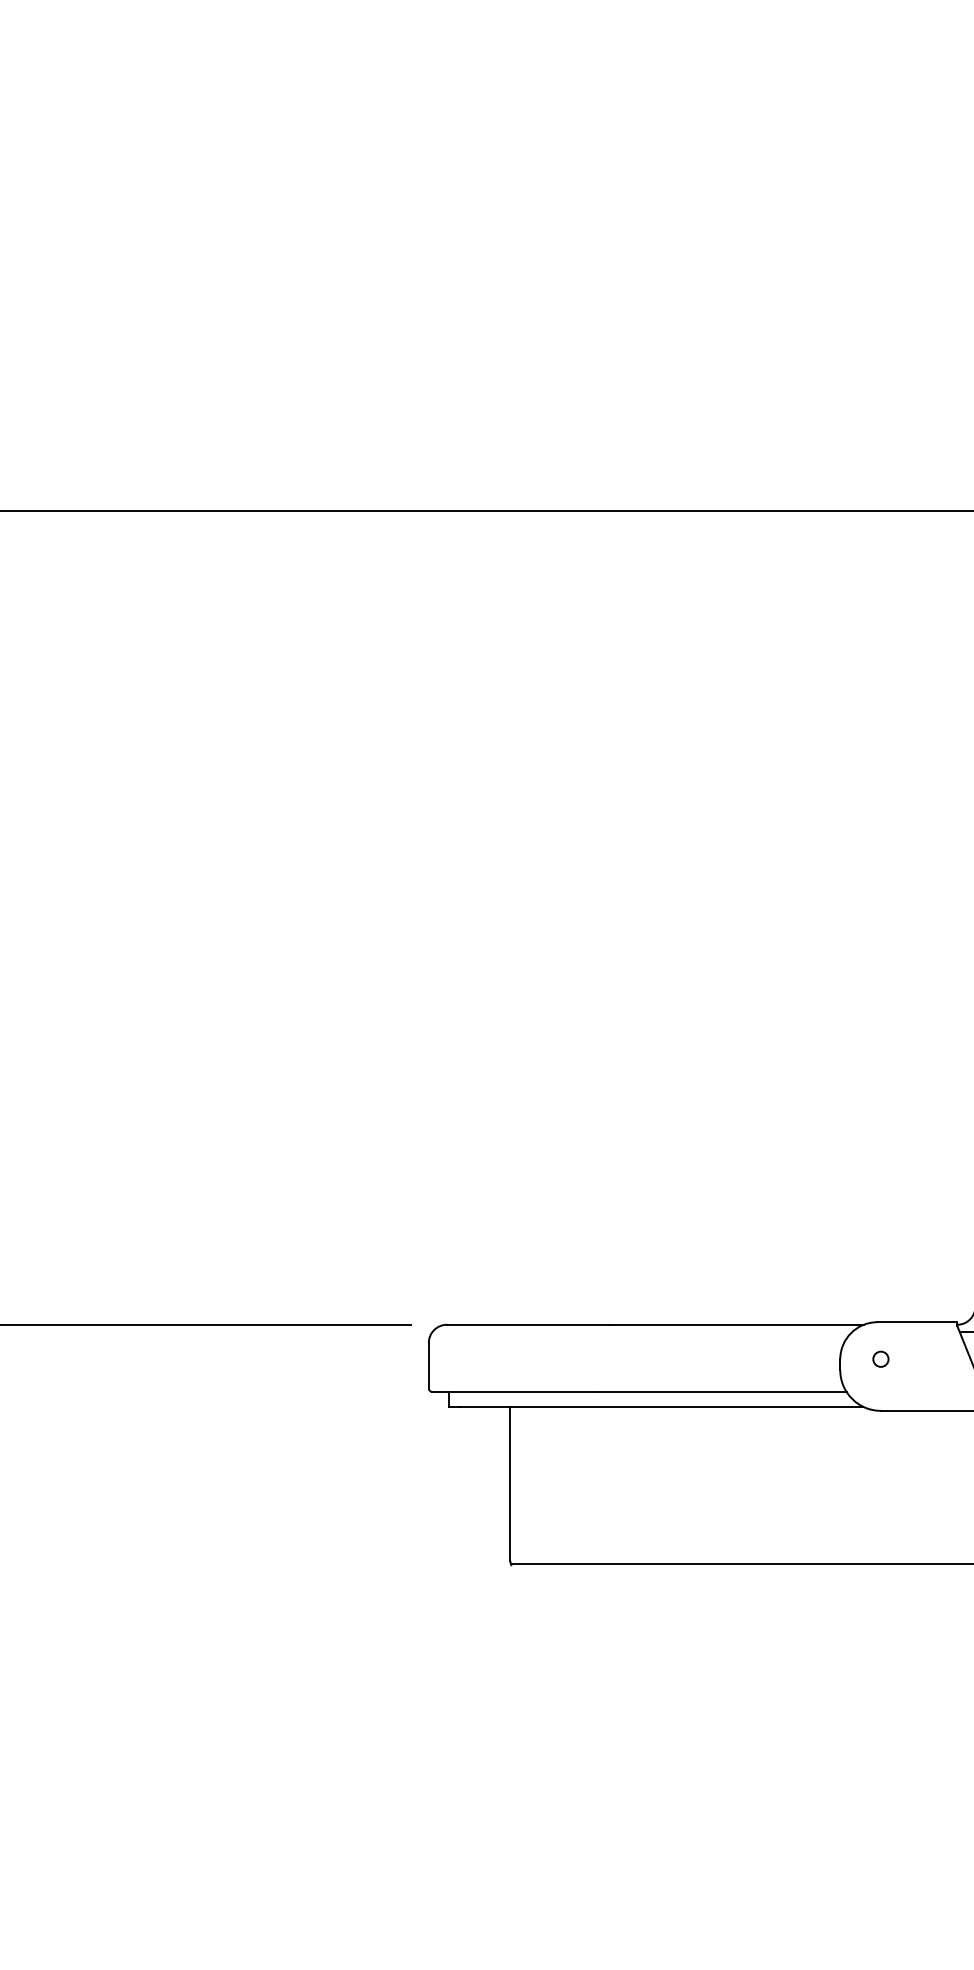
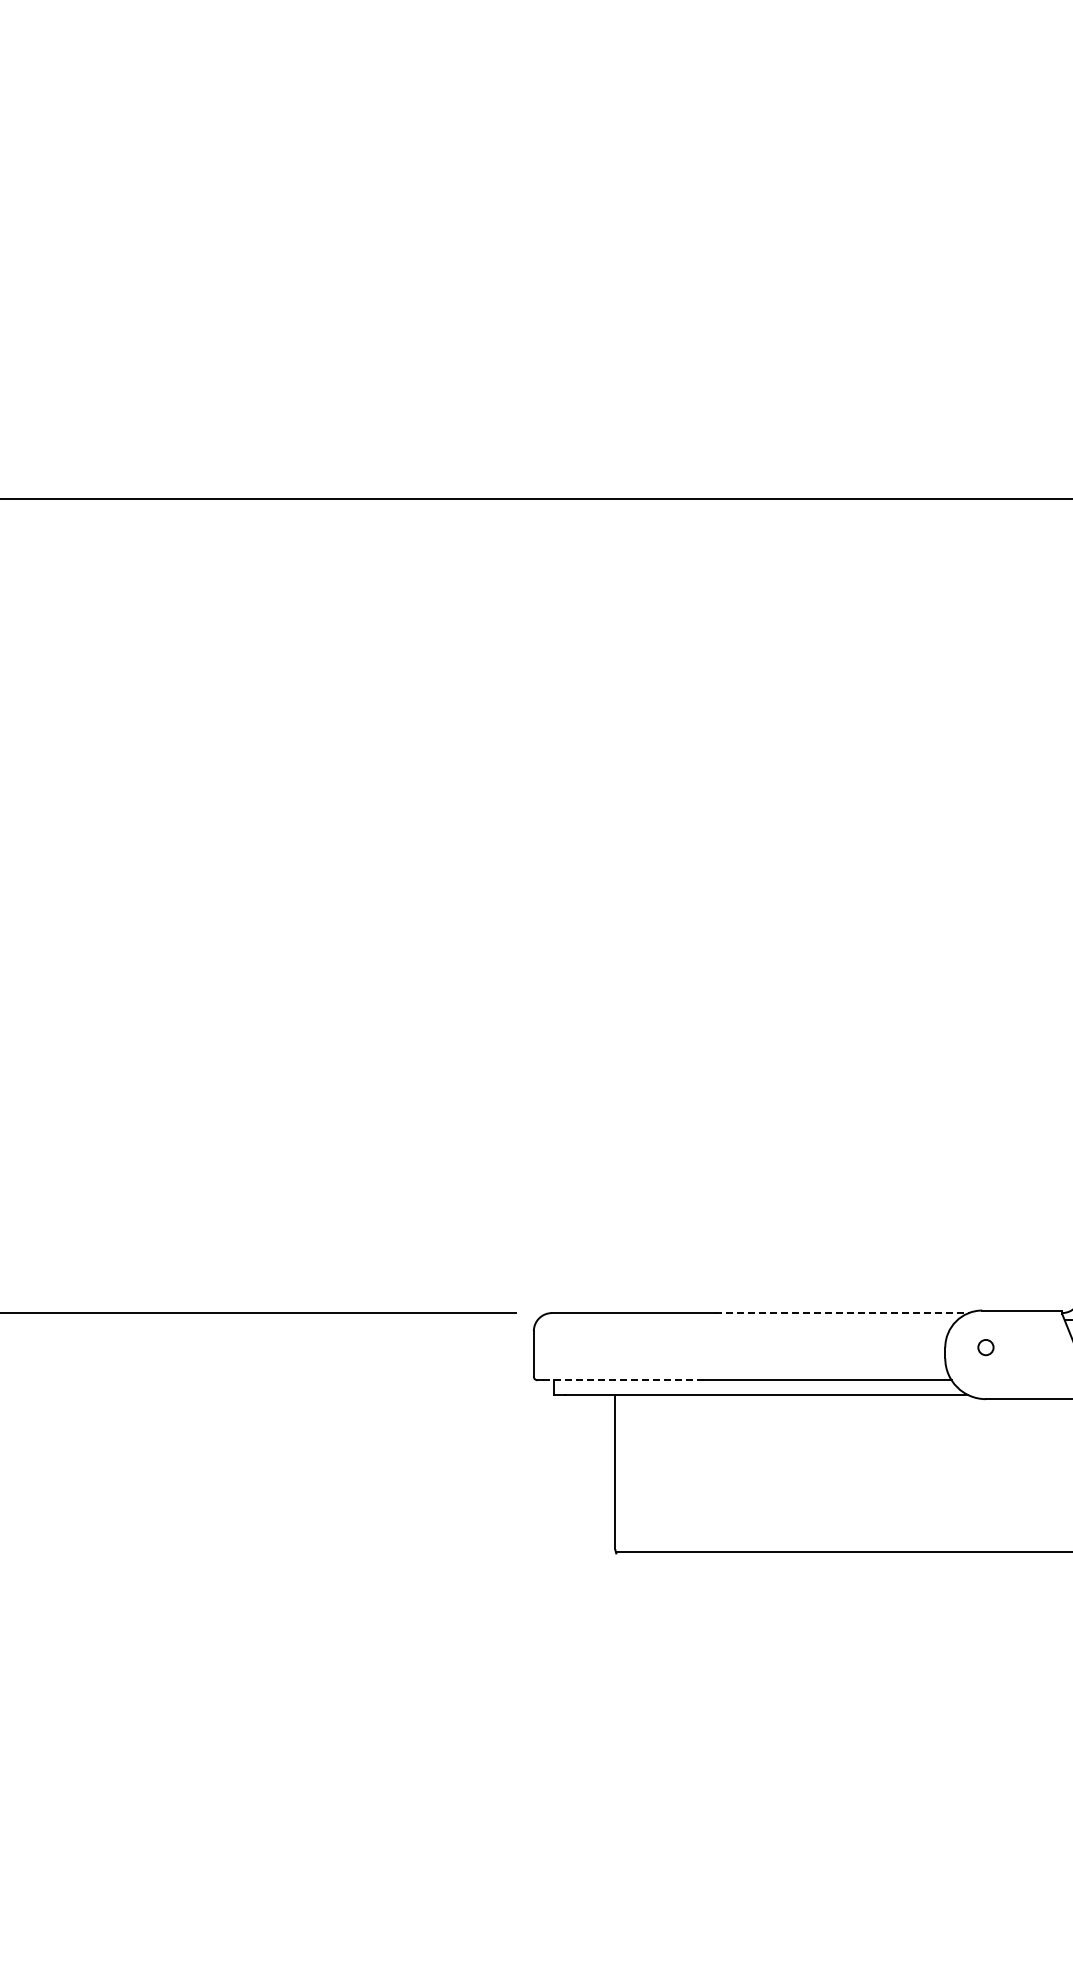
line: (736, 1325) -> (841, 1313), solid -> dashed
line: (518, 1392) -> (623, 1380), solid -> dashed

